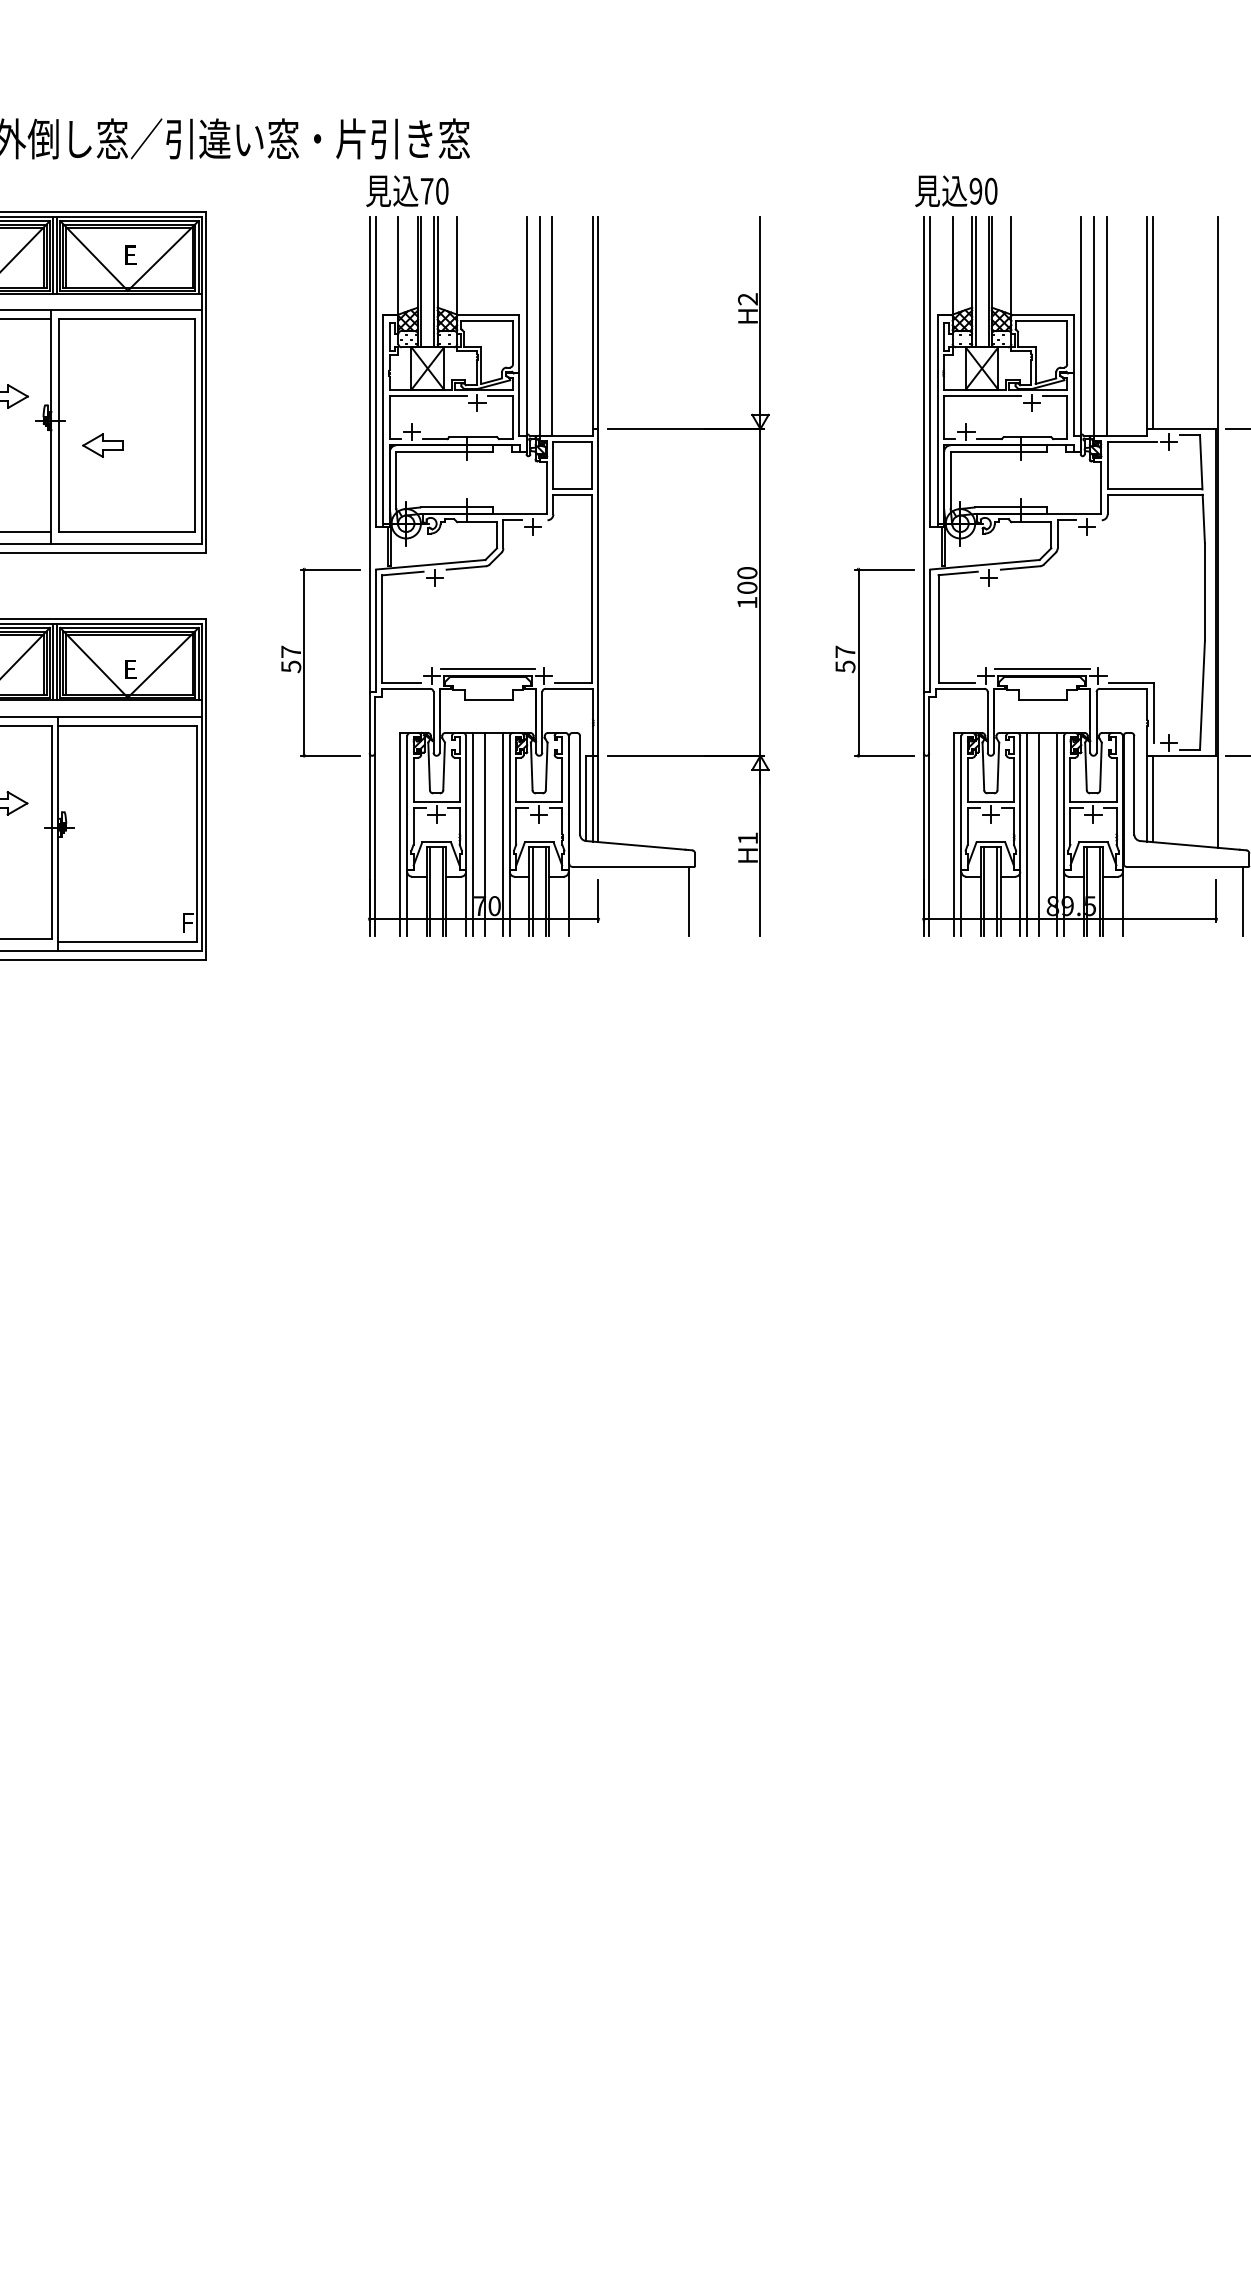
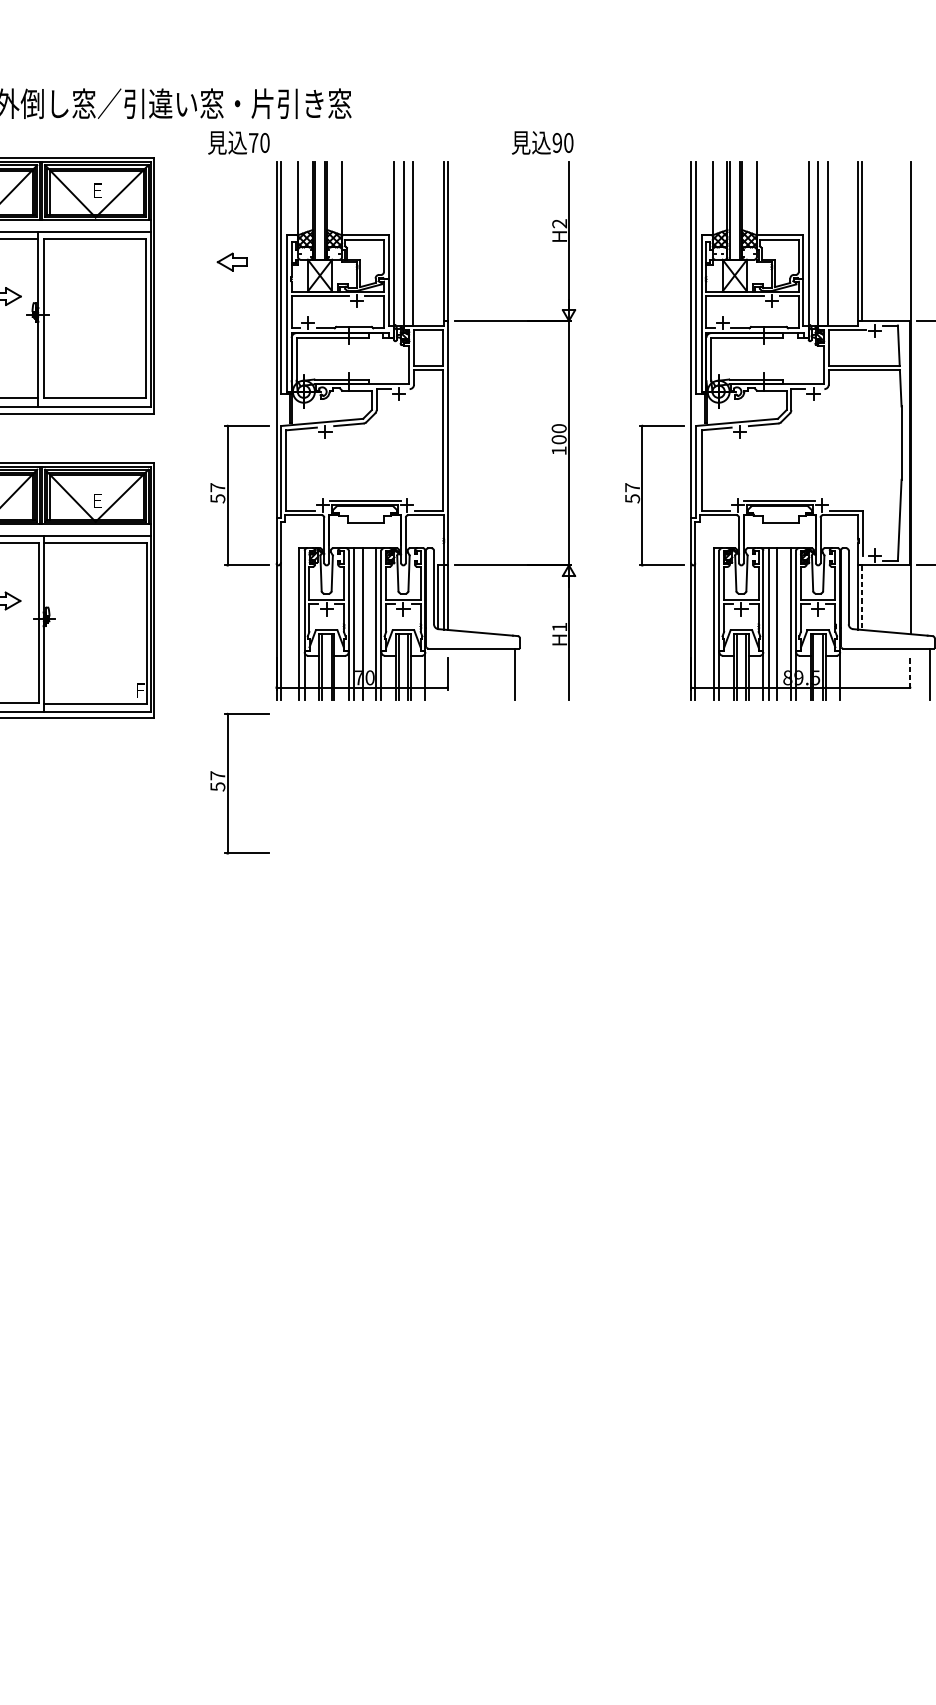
text: (407, 191) -> (239, 143), moved
text: (956, 191) -> (542, 143), moved
part: (102, 445) -> (232, 262), moved
line: (1152, 799) -> (862, 598), solid -> dashed
line: (1216, 901) -> (910, 674), solid -> dashed
part: (304, 1047) -> (227, 783), added

